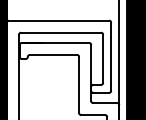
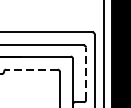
line: (53, 54) -> (31, 69), solid -> dashed
line: (103, 58) -> (86, 73), solid -> dashed

